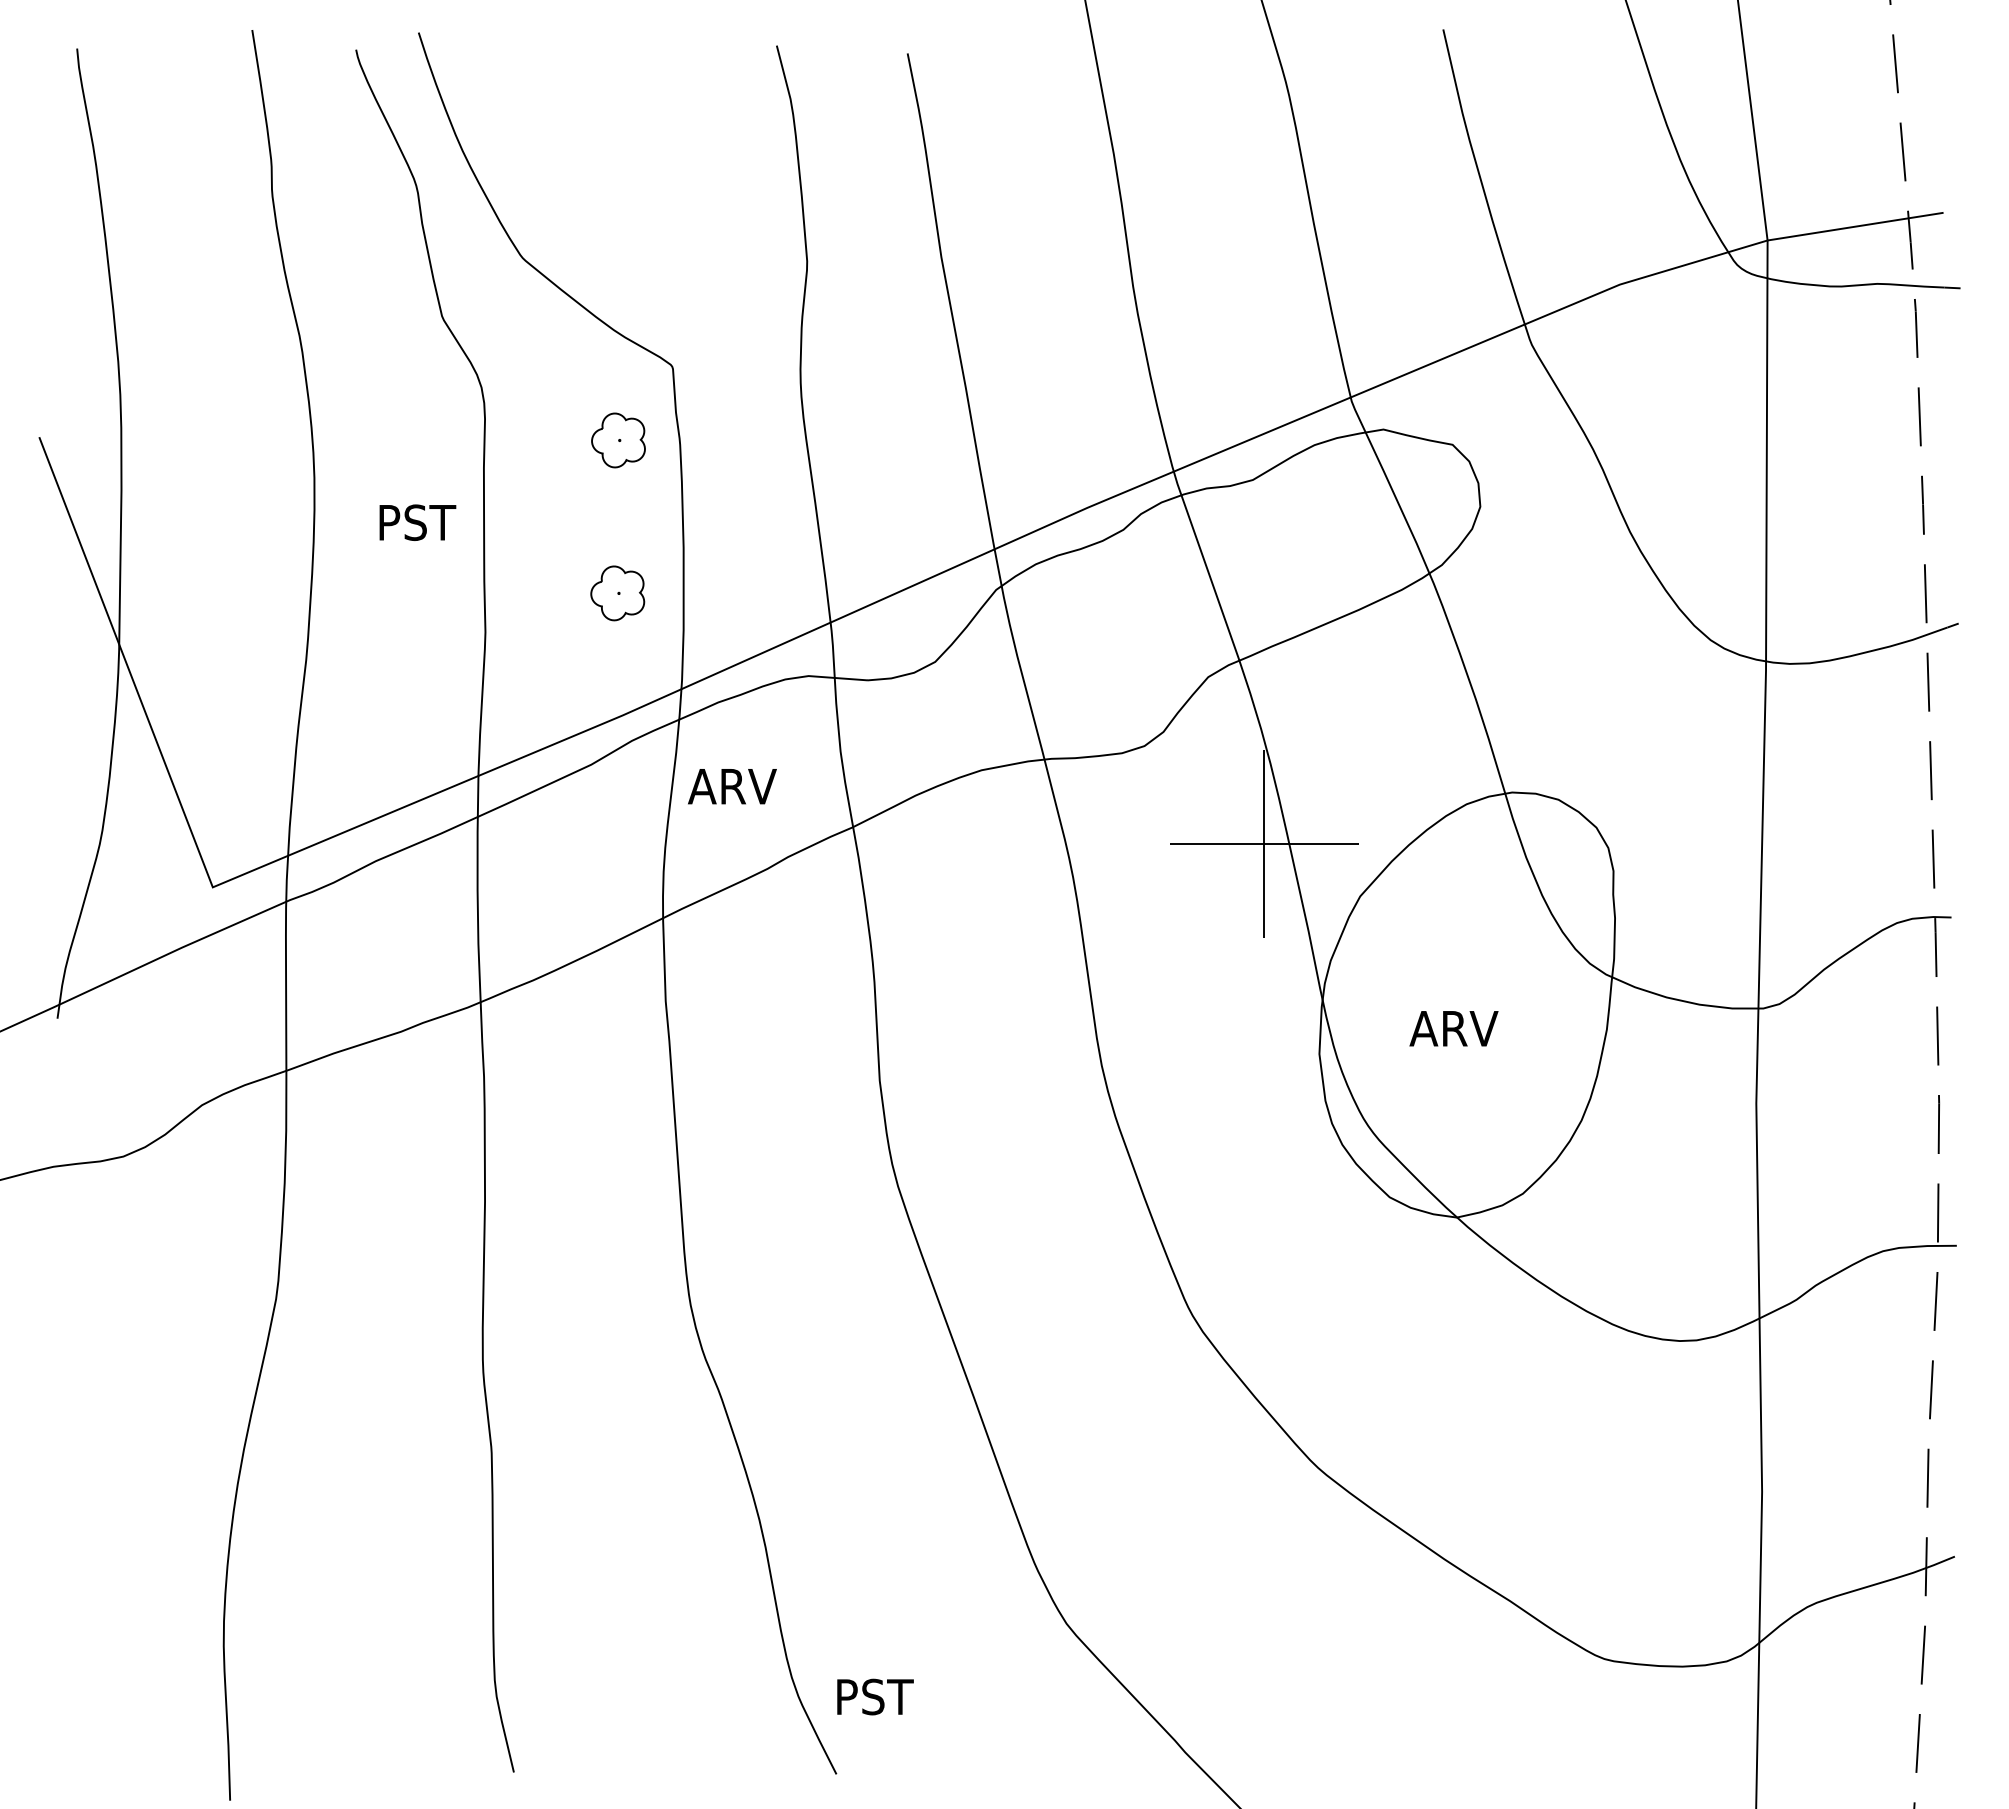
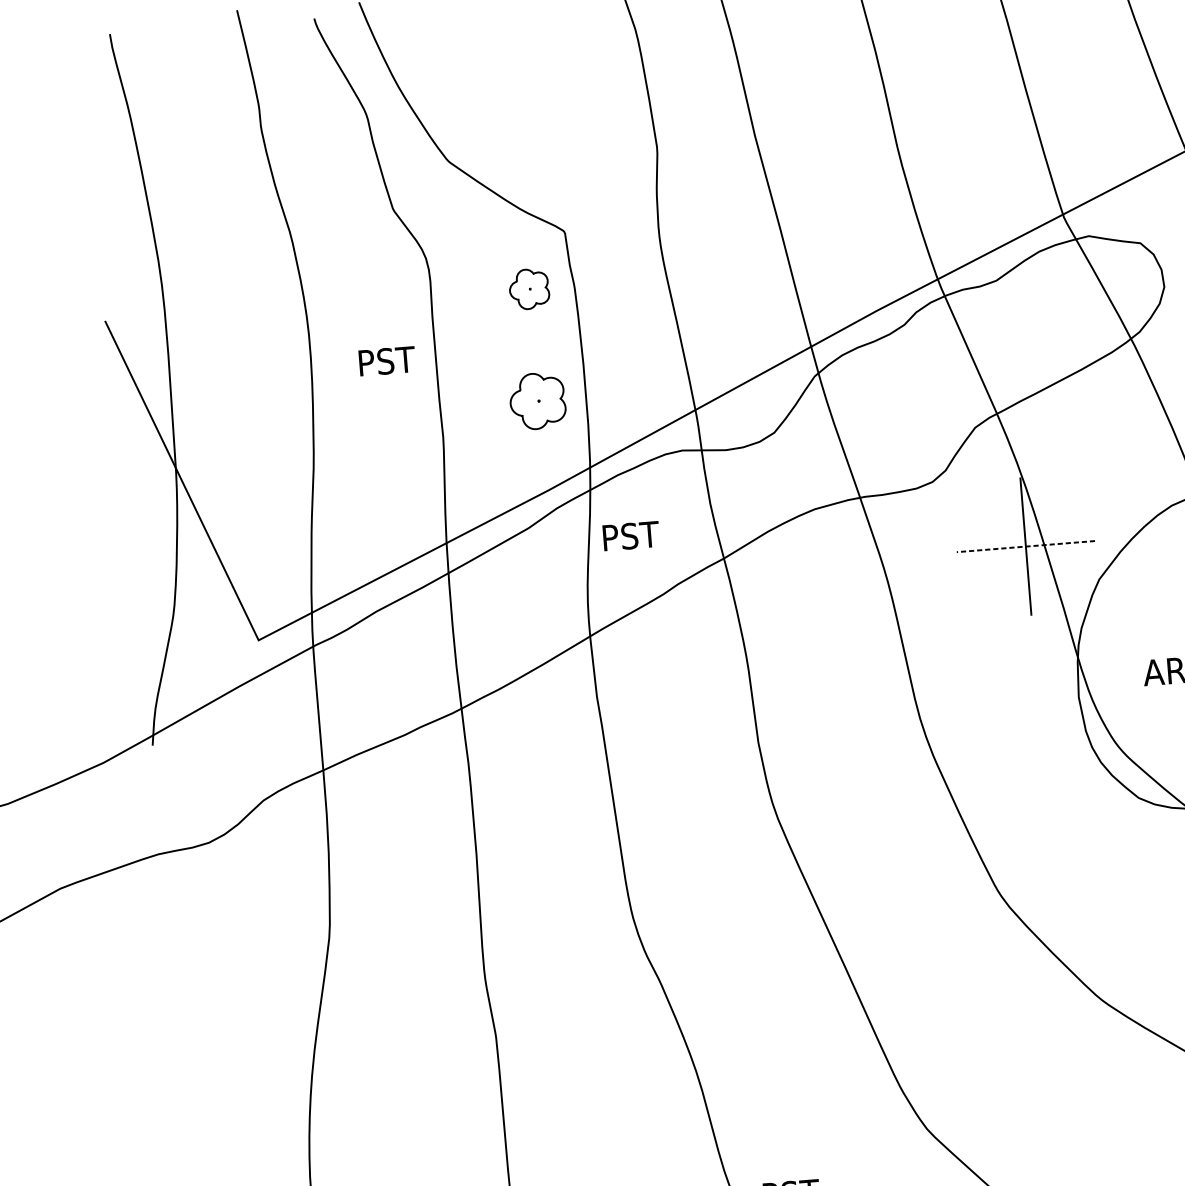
part: (617, 593) -> (537, 401), size x1.4
text: (732, 786) -> (633, 535), ARV -> PST
line: (1263, 843) -> (1025, 546), solid -> dashed

